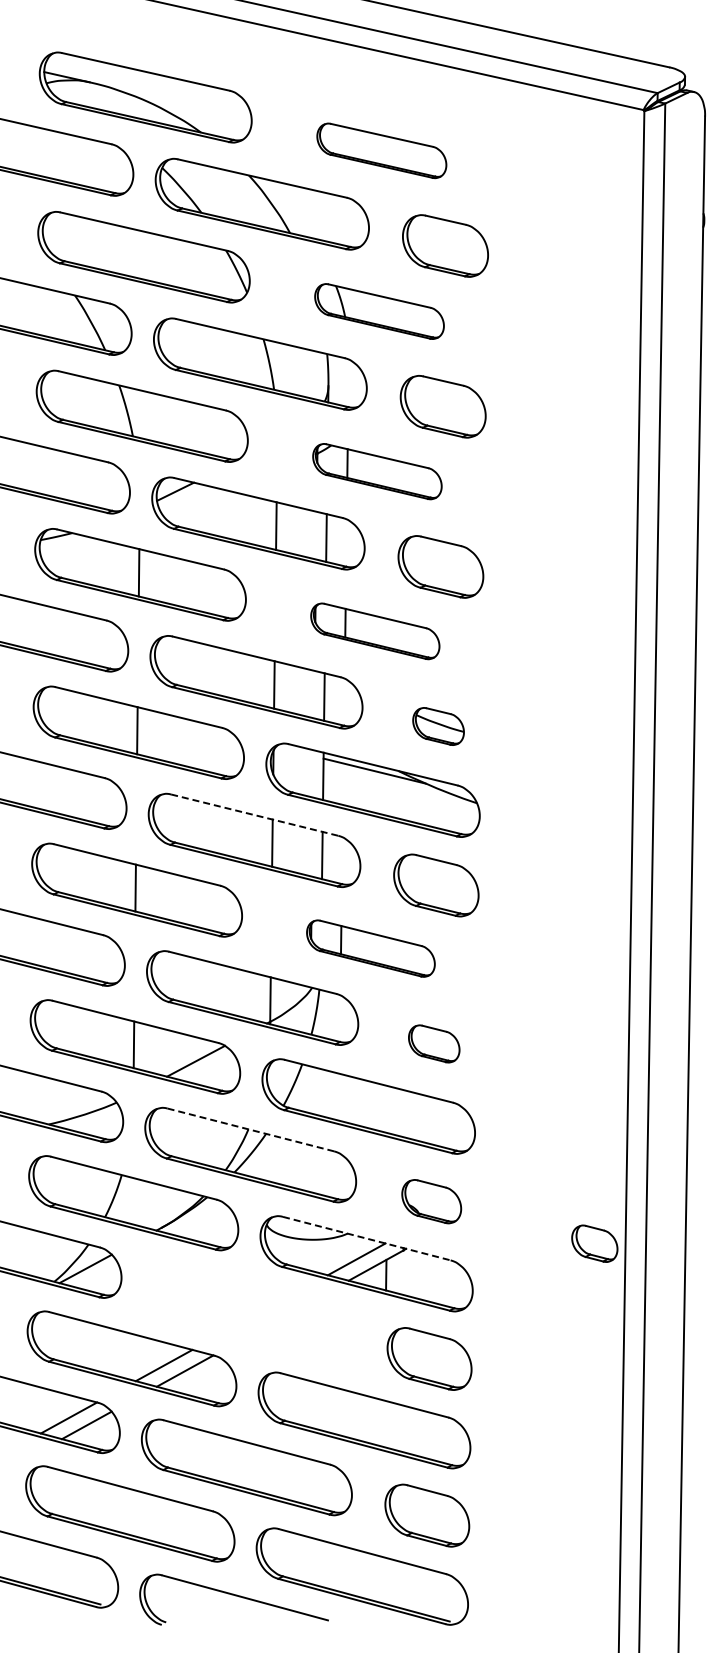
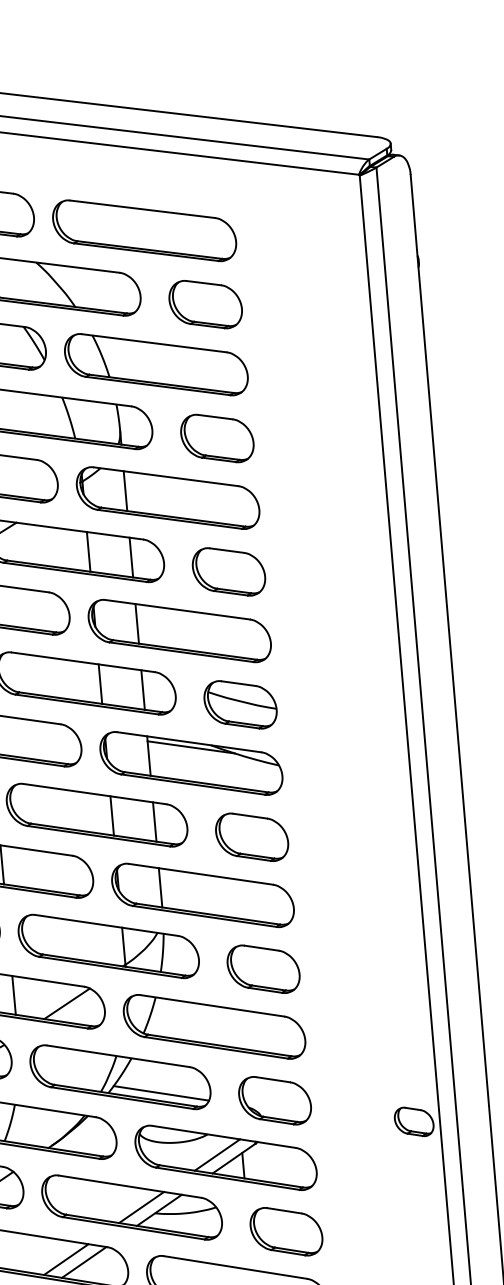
part: (381, 150) -> (144, 230), size x1.67
part: (379, 311) -> (156, 364), size x1.67
part: (377, 471) -> (168, 497), size x1.67
part: (375, 631) -> (180, 631), size x1.67
part: (438, 726) -> (240, 704), size x1.67
line: (255, 815) -> (95, 794), dashed -> solid
part: (370, 948) -> (202, 895), size x1.67
part: (434, 1043) -> (263, 968), size x1.67
line: (250, 1129) -> (118, 1055), dashed -> solid
line: (297, 1178) -> (161, 1092), added
part: (431, 1201) -> (274, 1100), size x1.43
line: (366, 1238) -> (223, 1136), dashed -> solid
part: (248, 1311) -> (131, 1207), added

